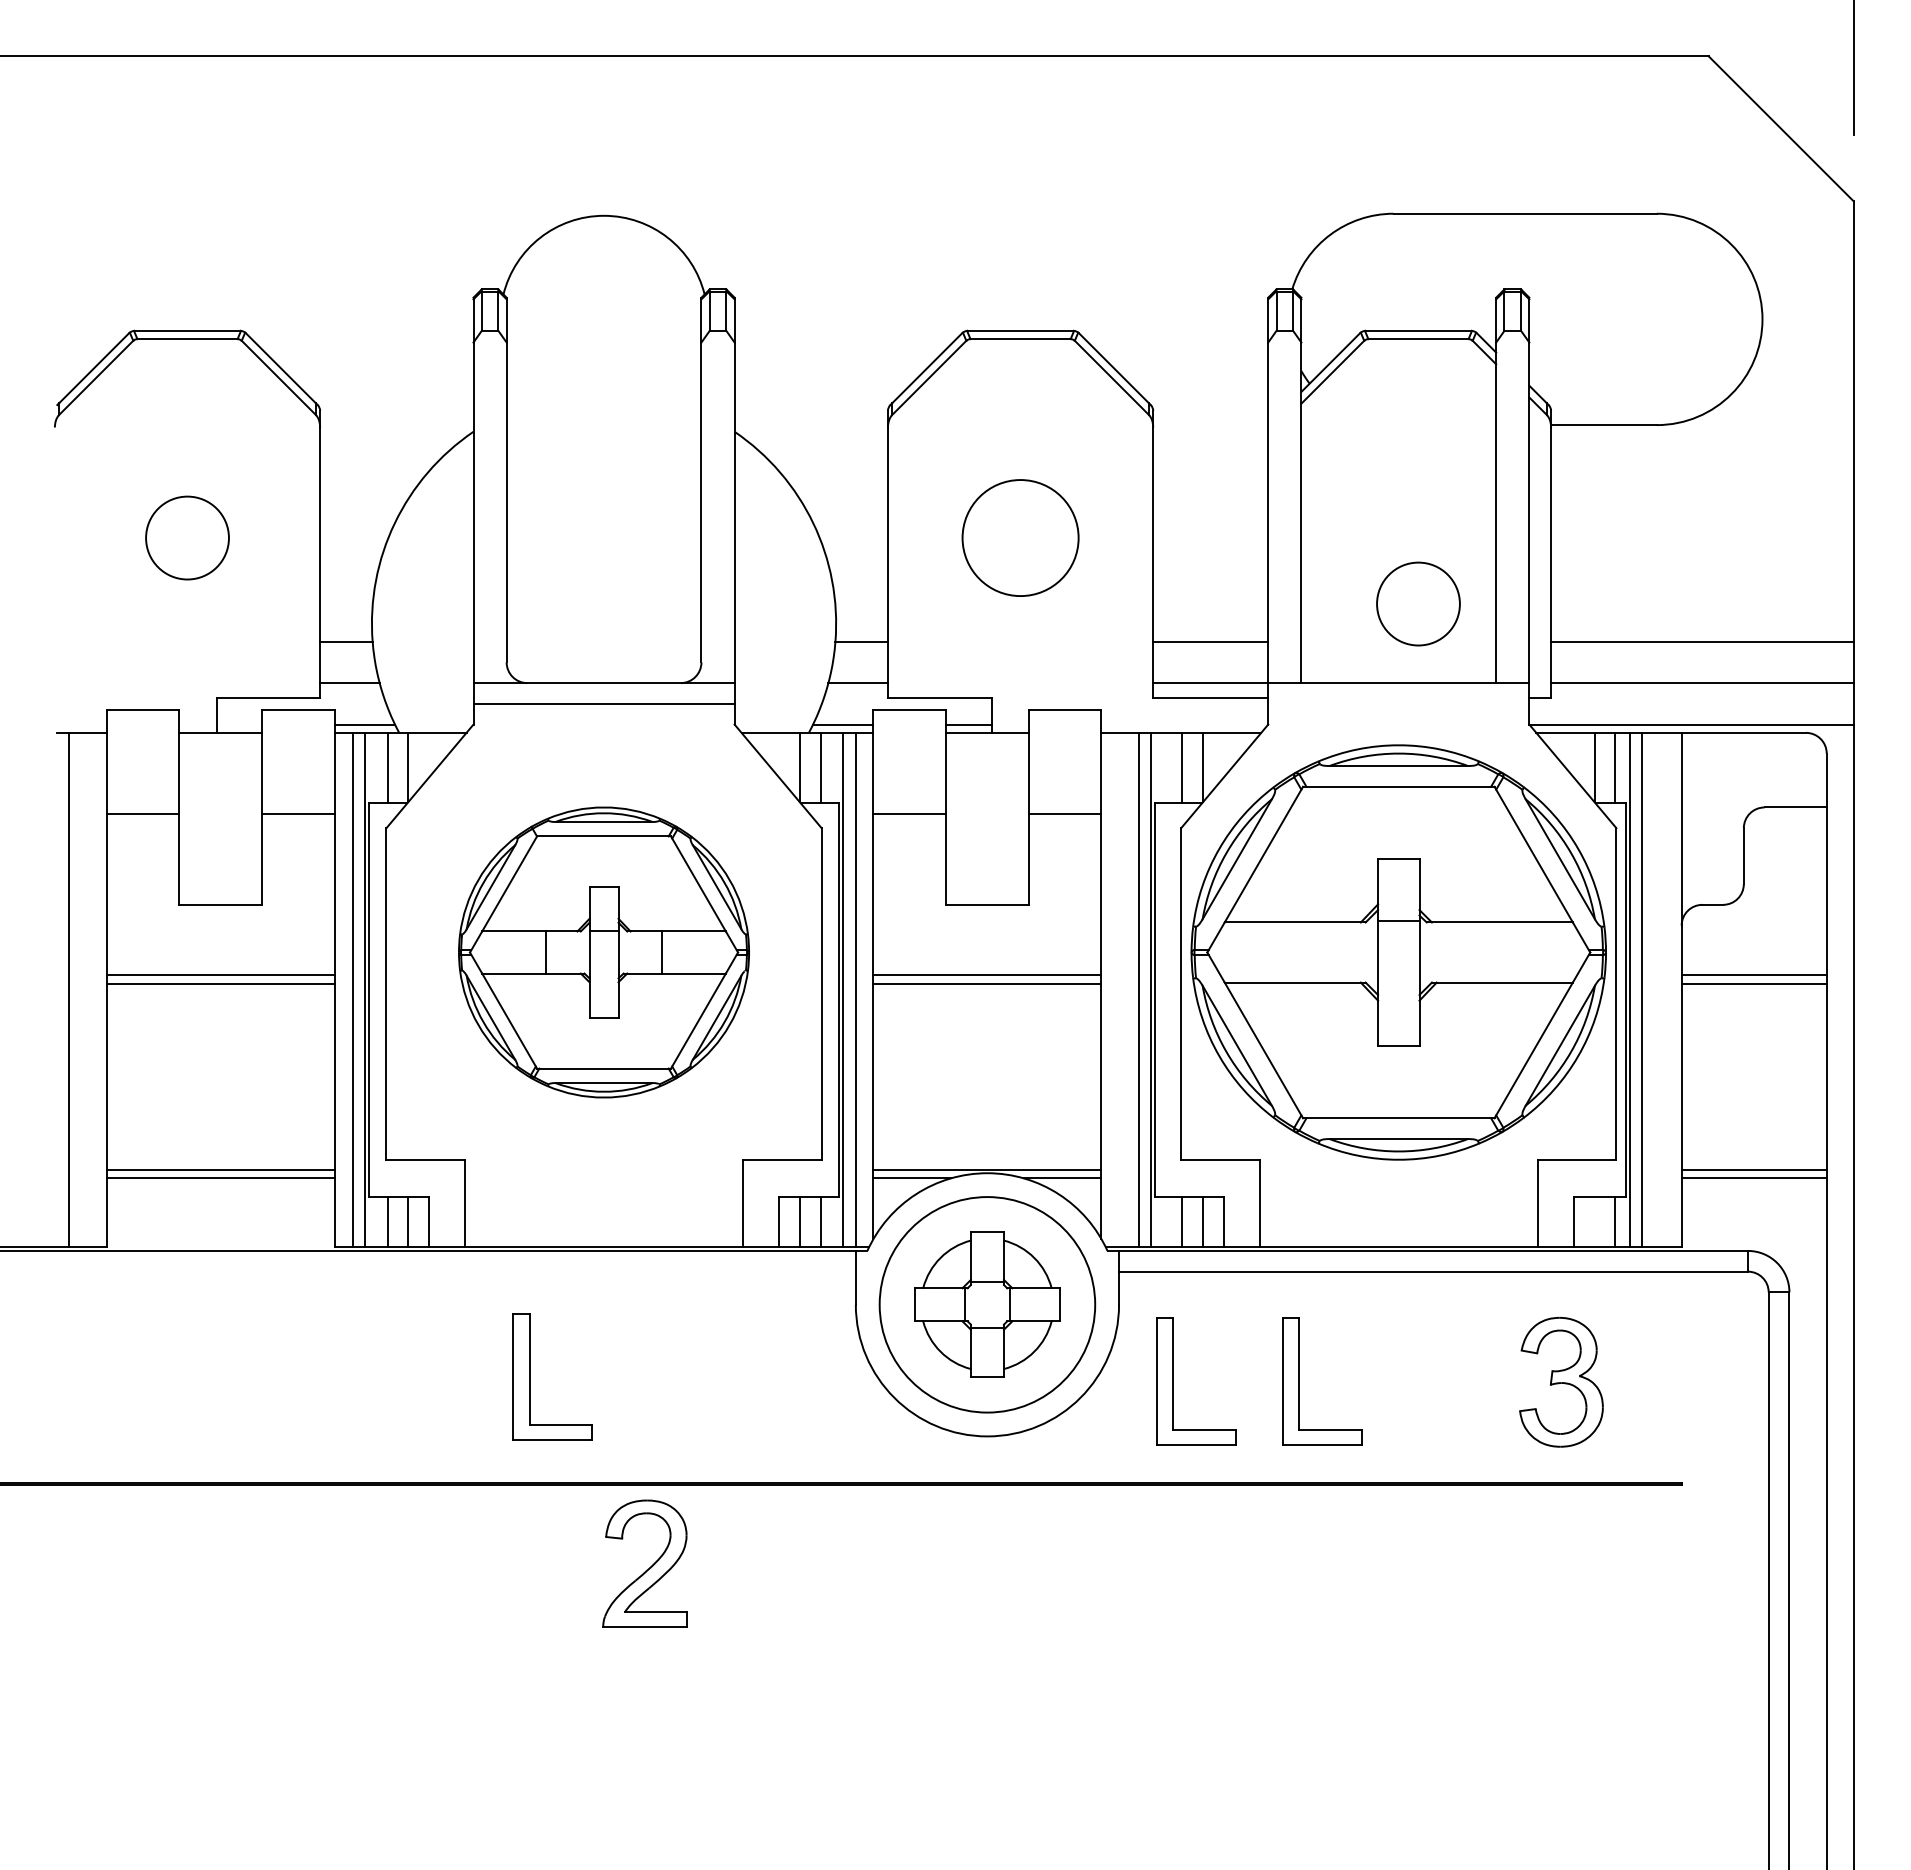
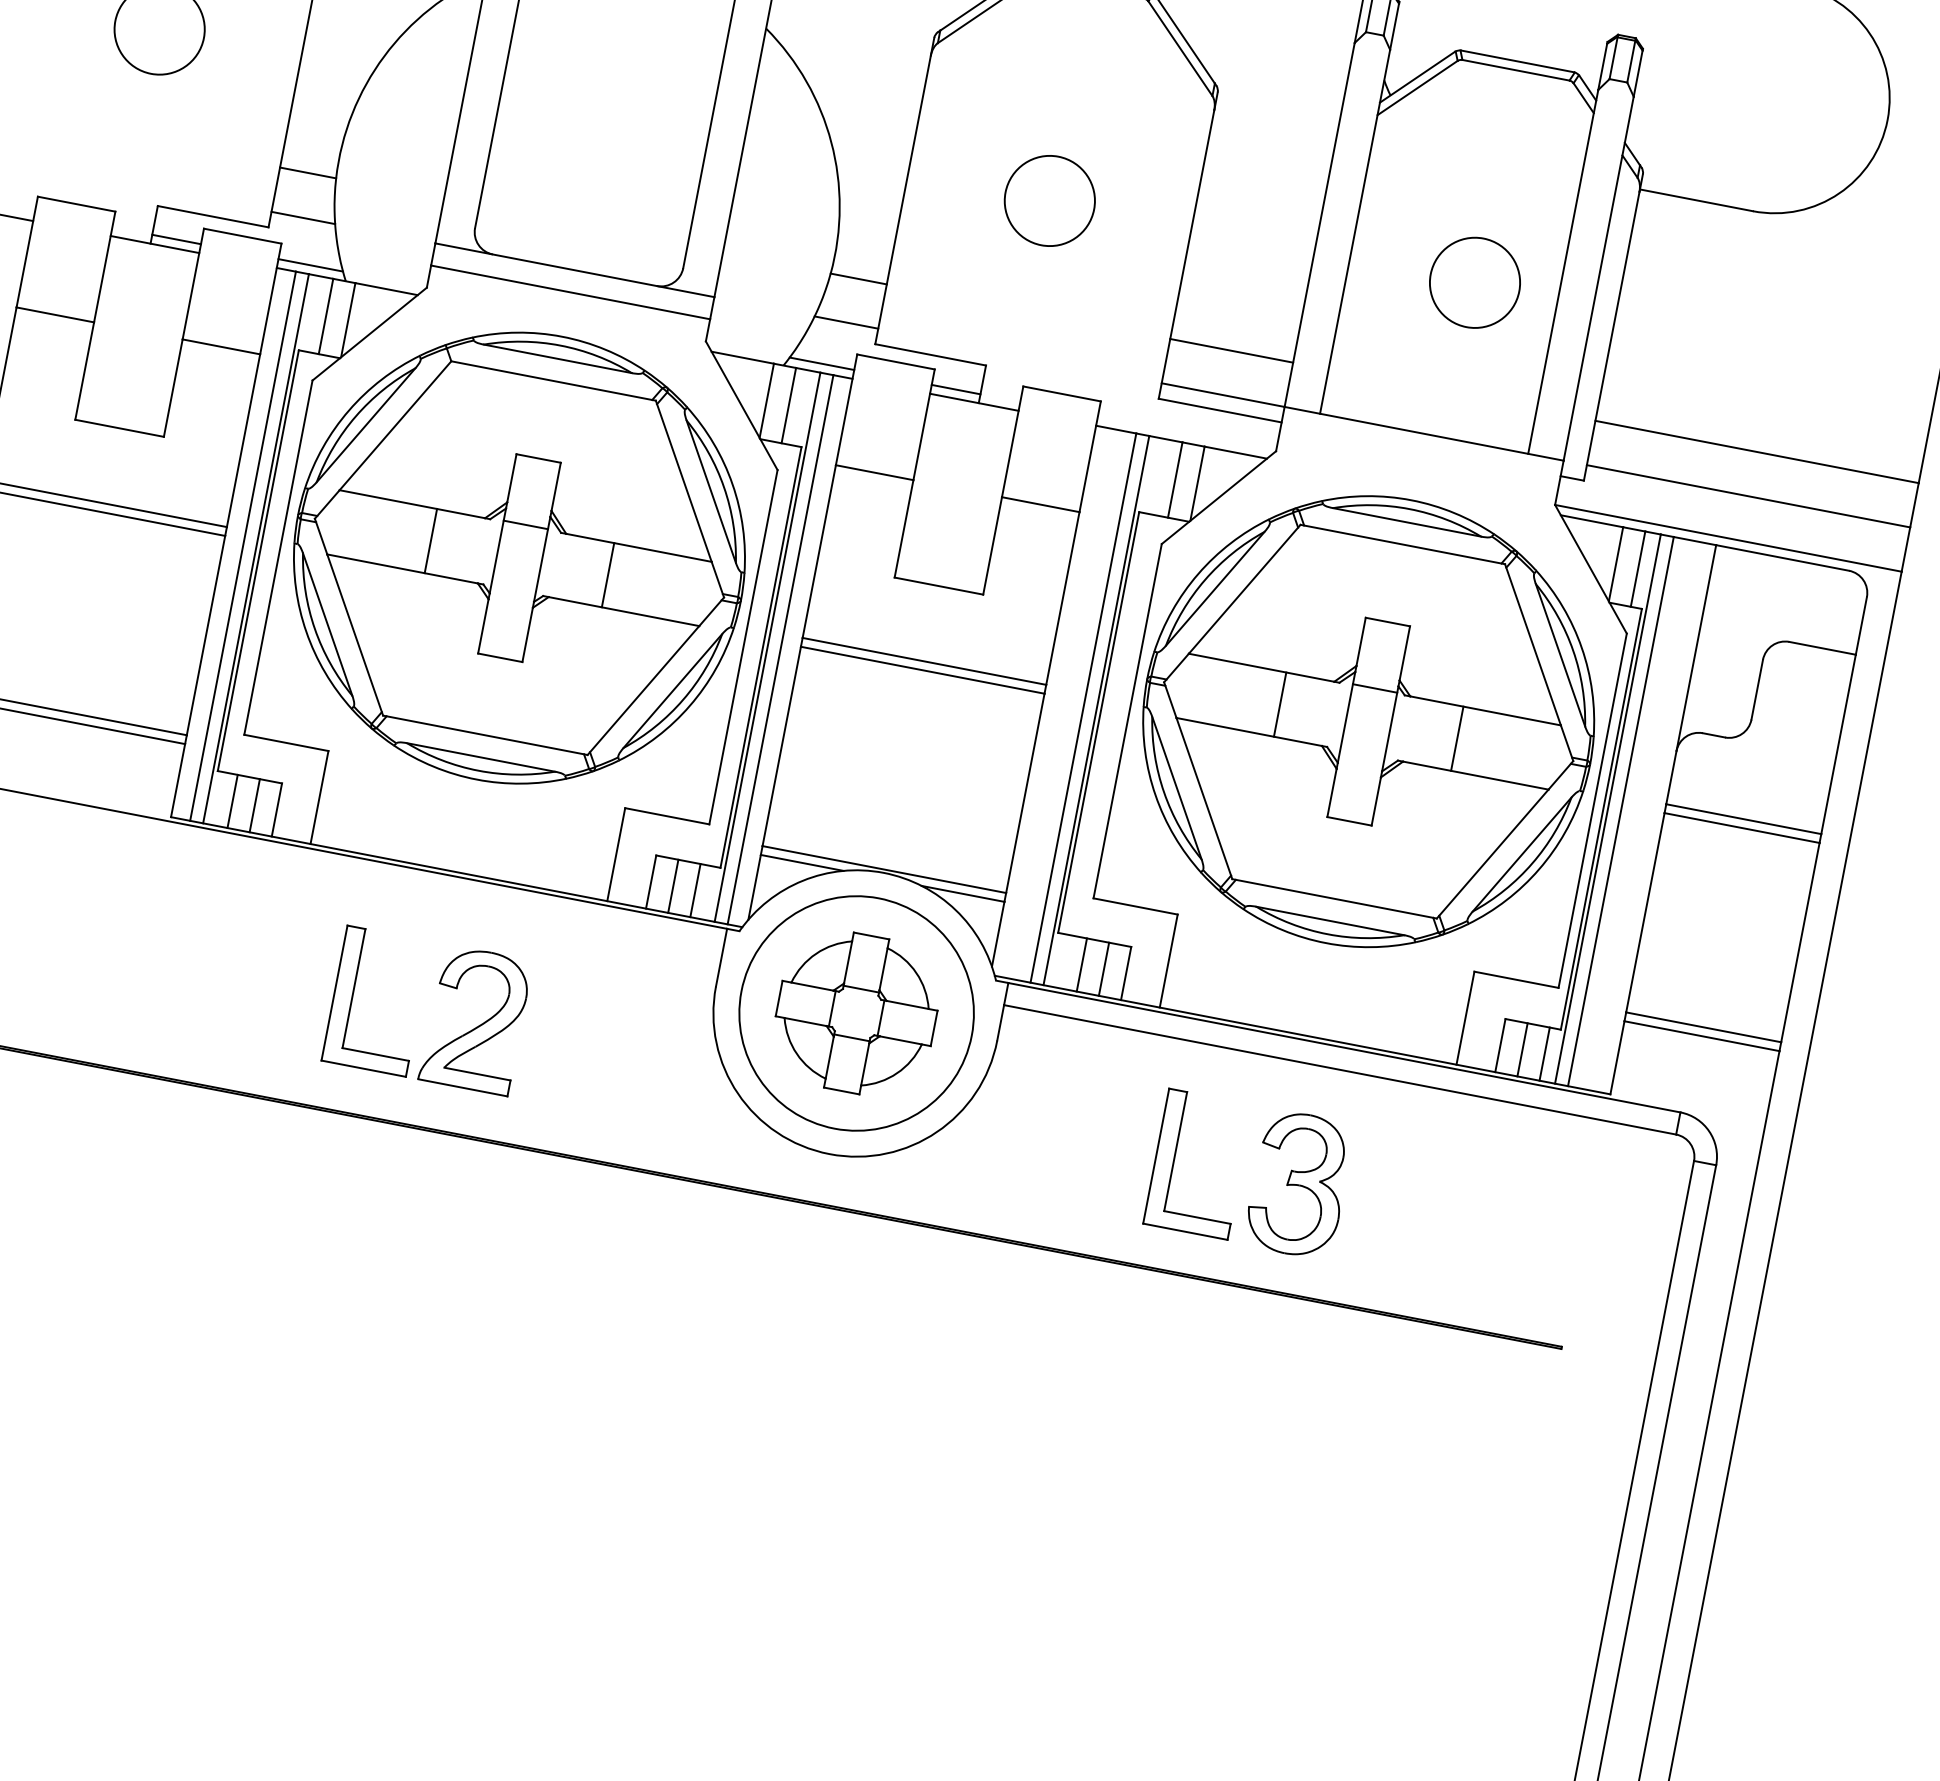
circle: (1020, 537) -> (1049, 200), size x0.71
circle: (1418, 603) -> (1475, 282), moved
line: (239, 724) -> (176, 239), added
part: (603, 952) -> (518, 558), size x1.43
line: (1315, 952) -> (1279, 704), added
line: (1481, 952) -> (1457, 738), added
line: (1594, 1221) -> (1522, 1049), added
part: (1173, 1381) -> (1039, 1133), removed
part: (1561, 1382) -> (1299, 1184), moved
part: (646, 1569) -> (476, 1026), moved

